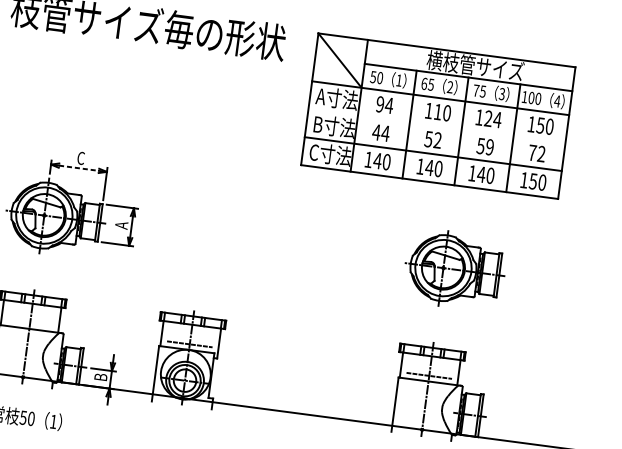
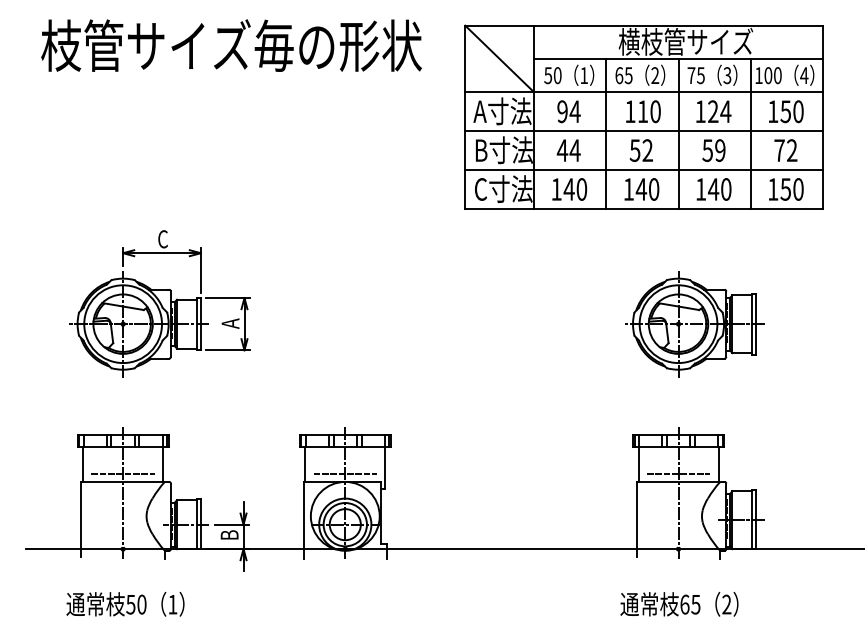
line: (436, 126) -> (643, 131), added
line: (79, 168) -> (162, 253), dashed -> solid
line: (29, 323) -> (122, 474), added

